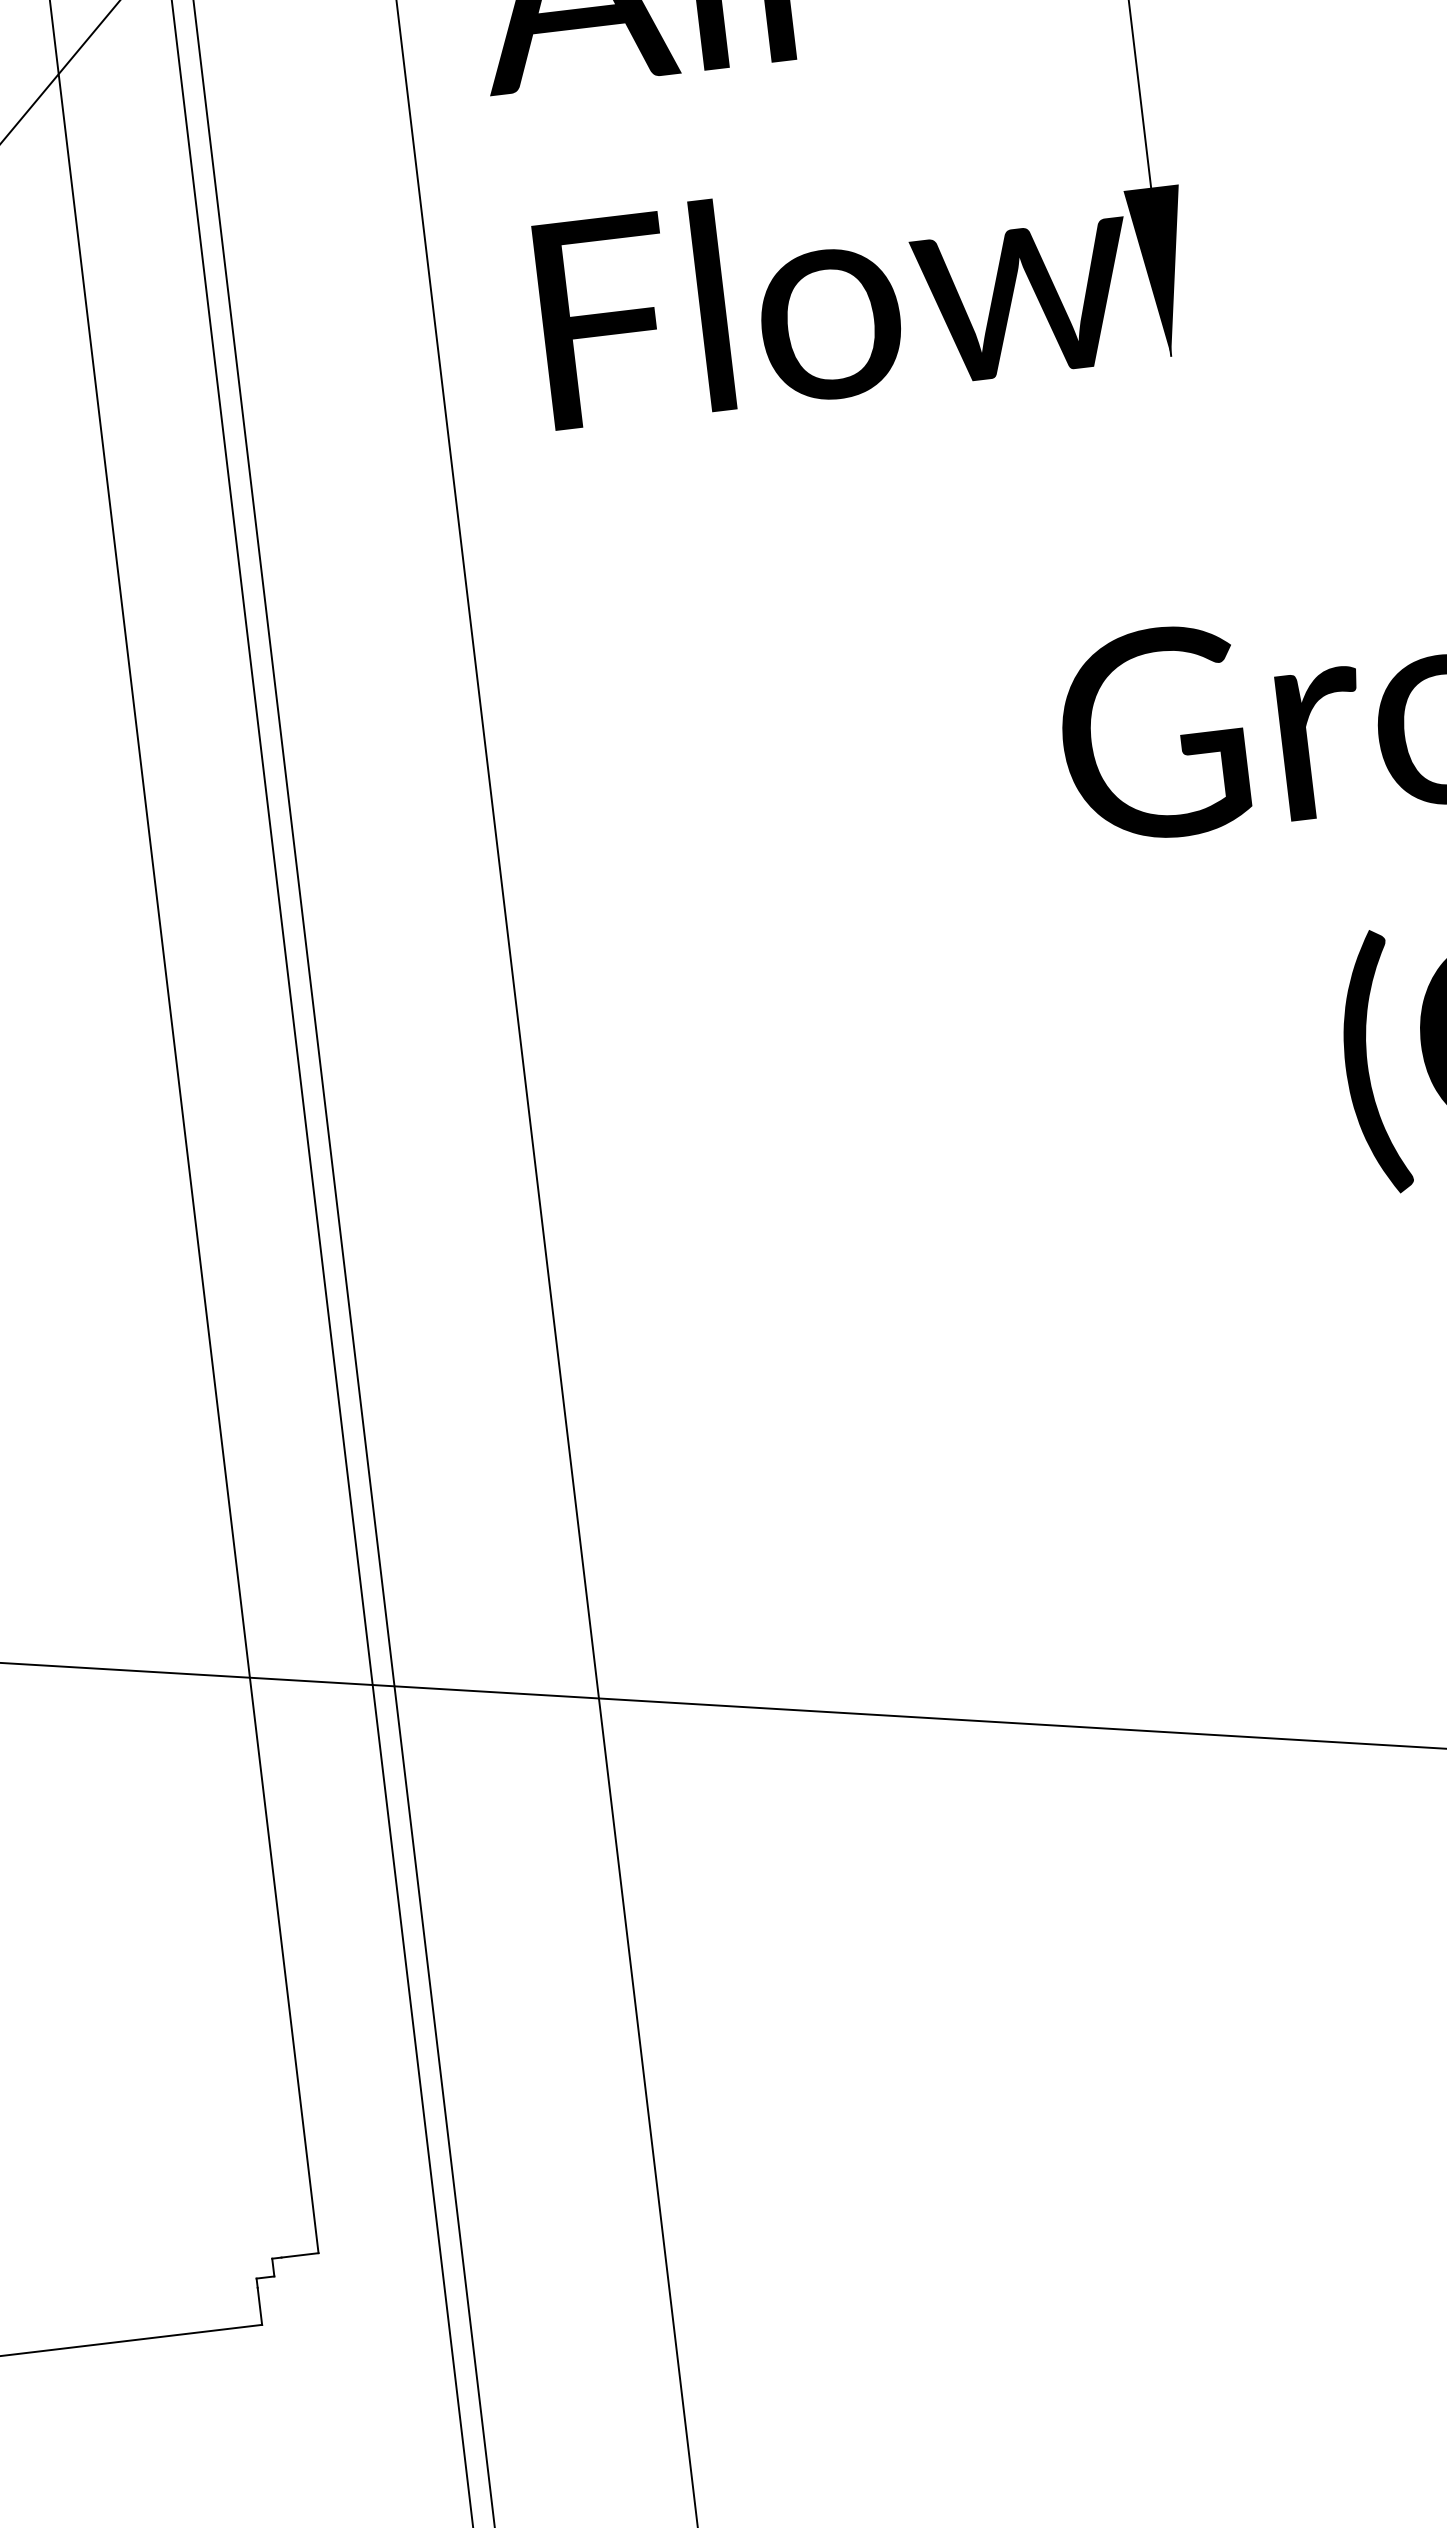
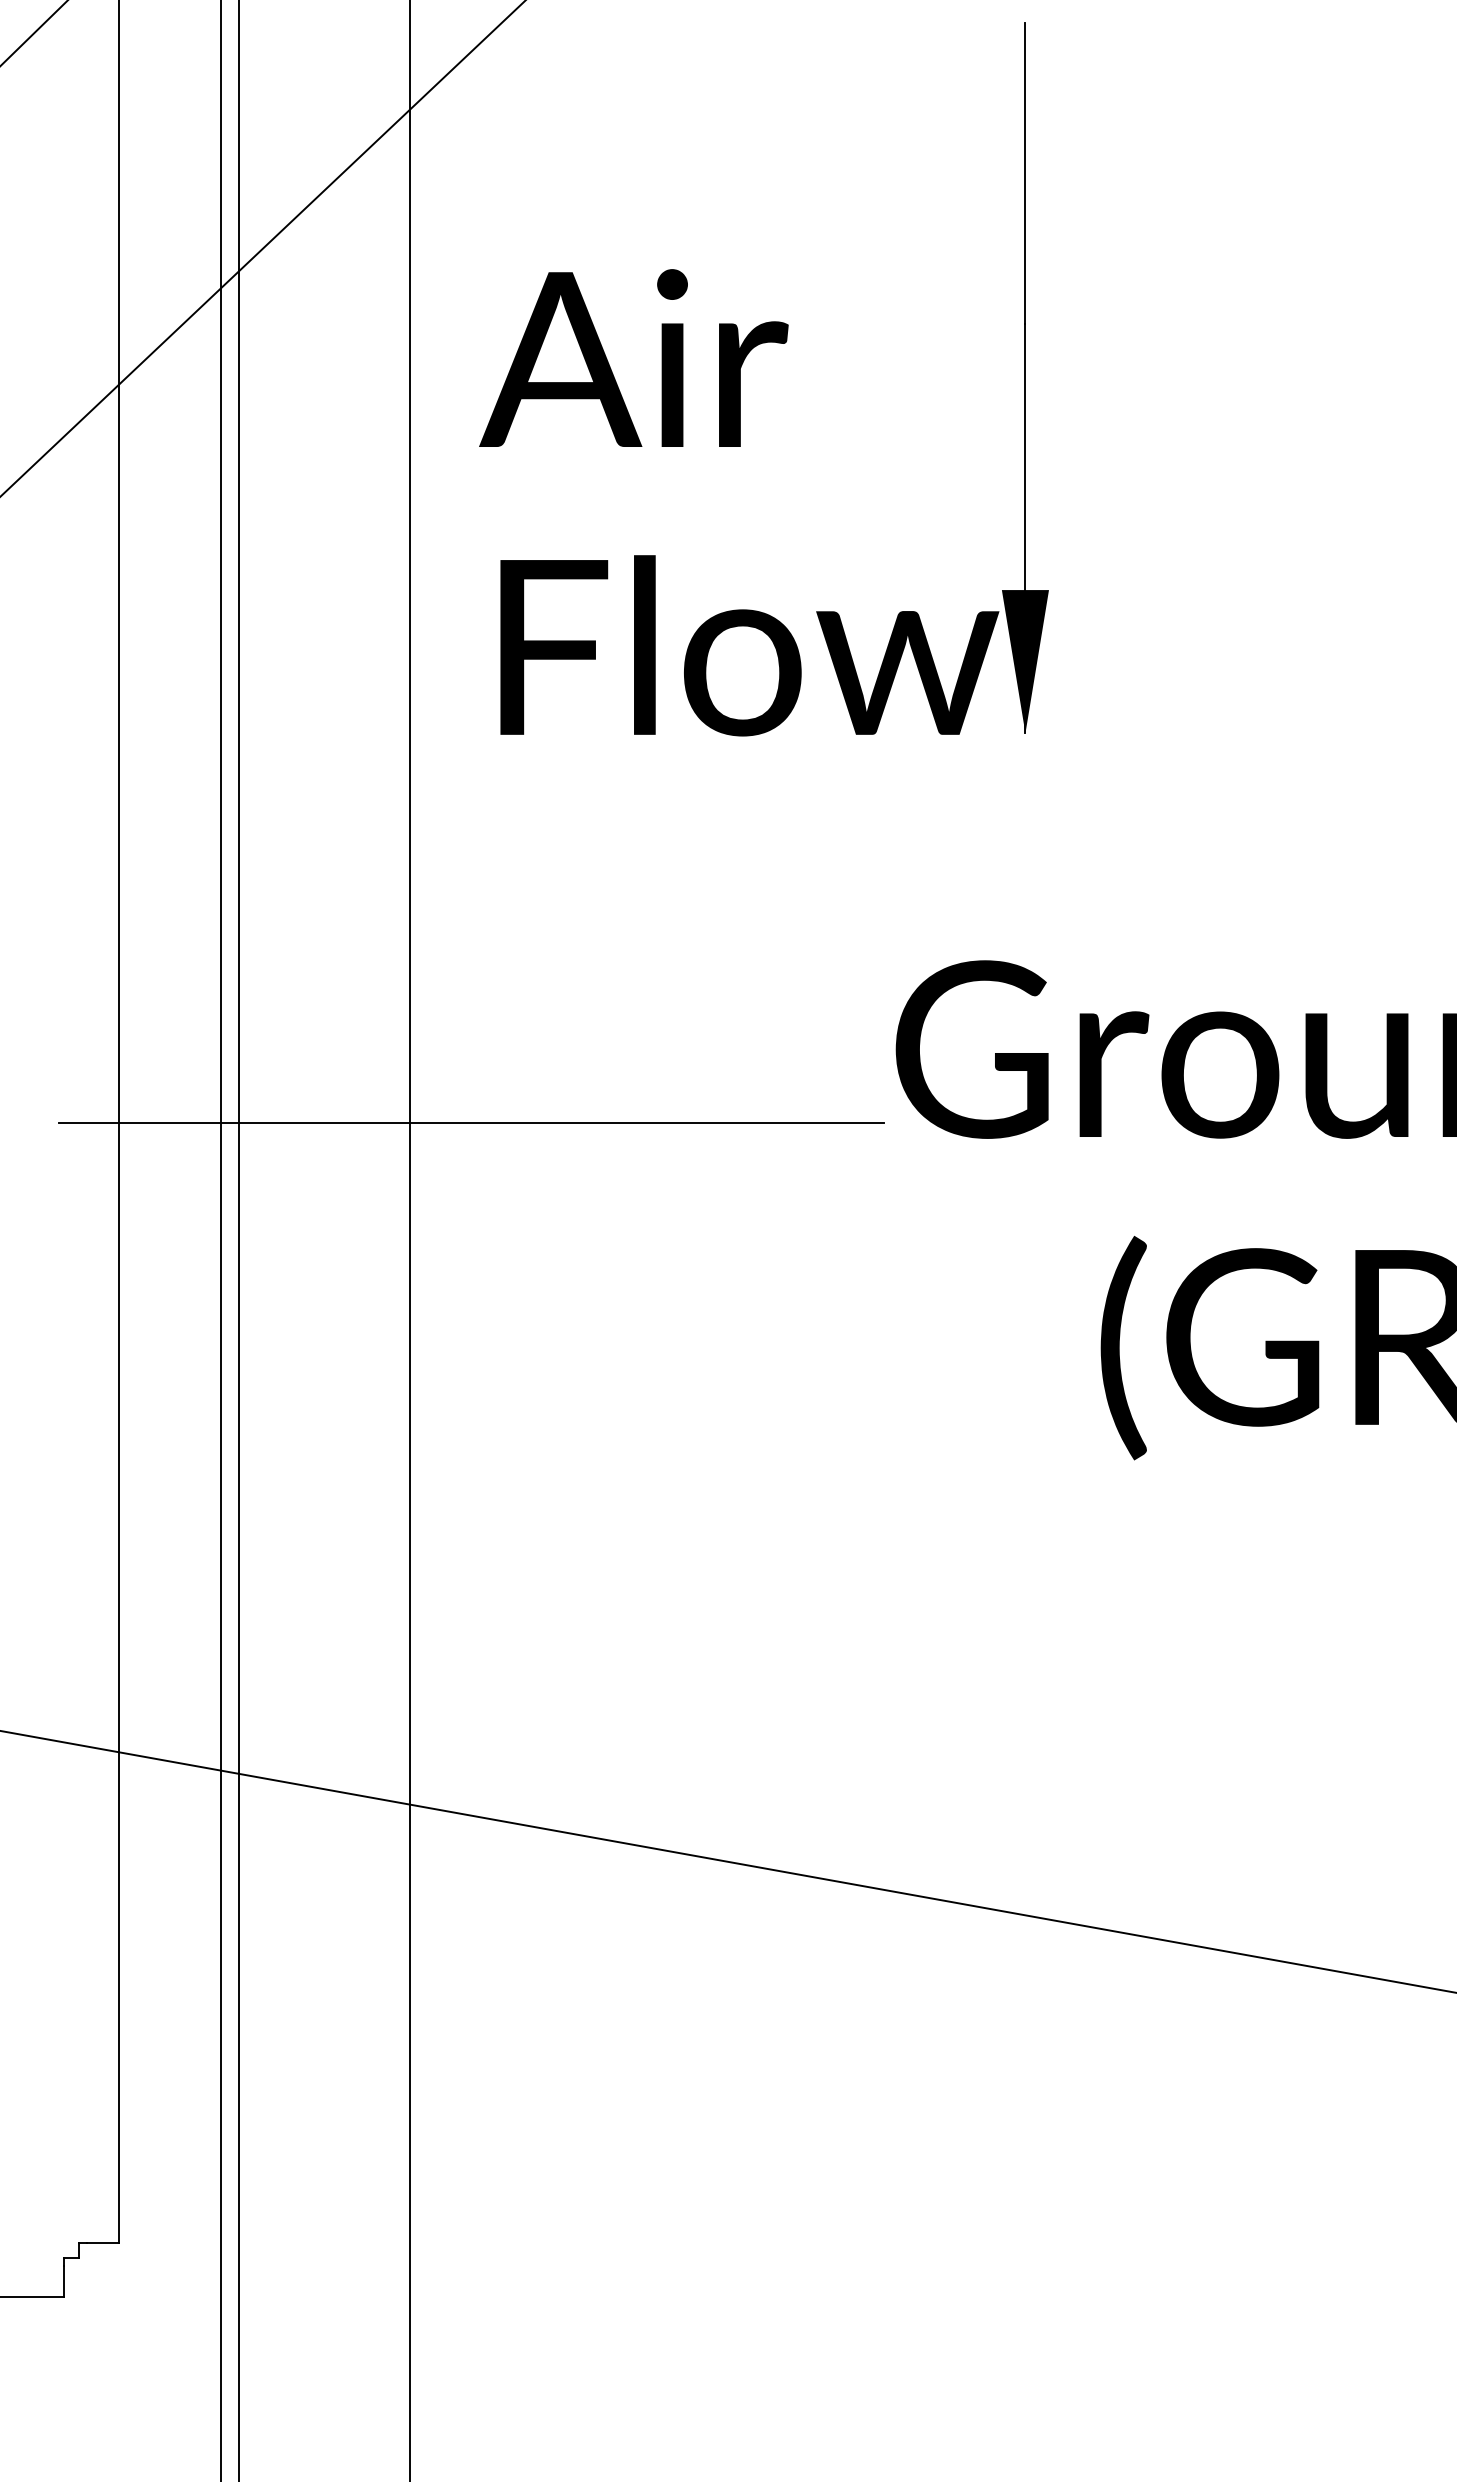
line: (575, 890) -> (471, 1123), added

